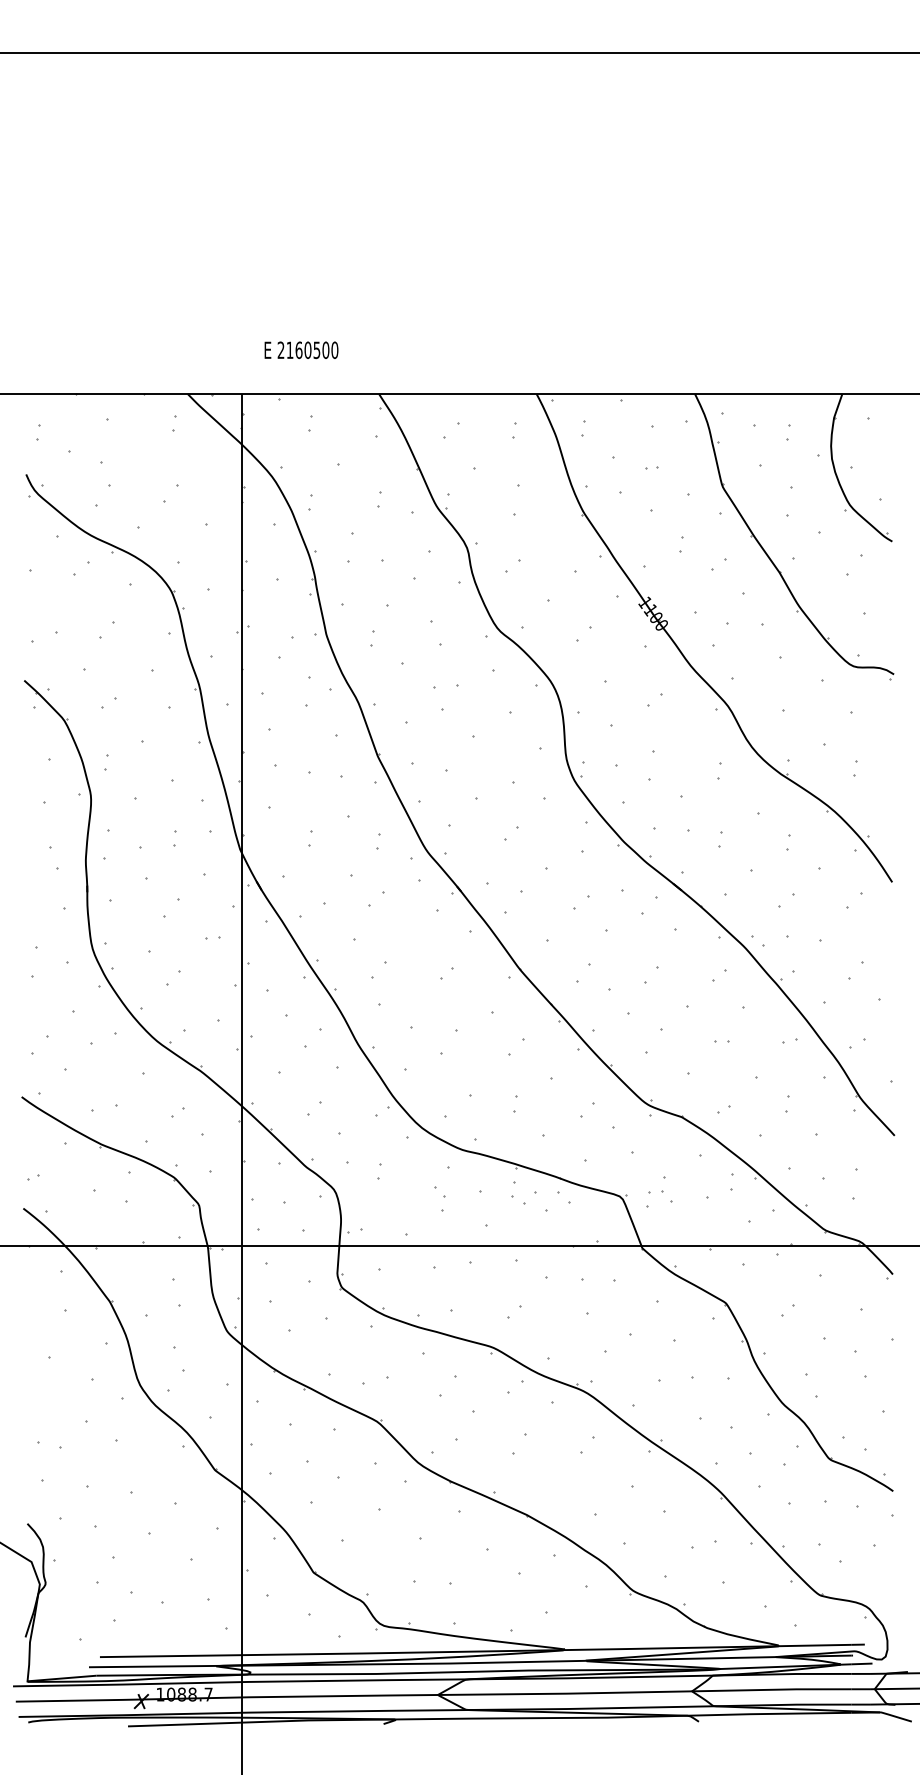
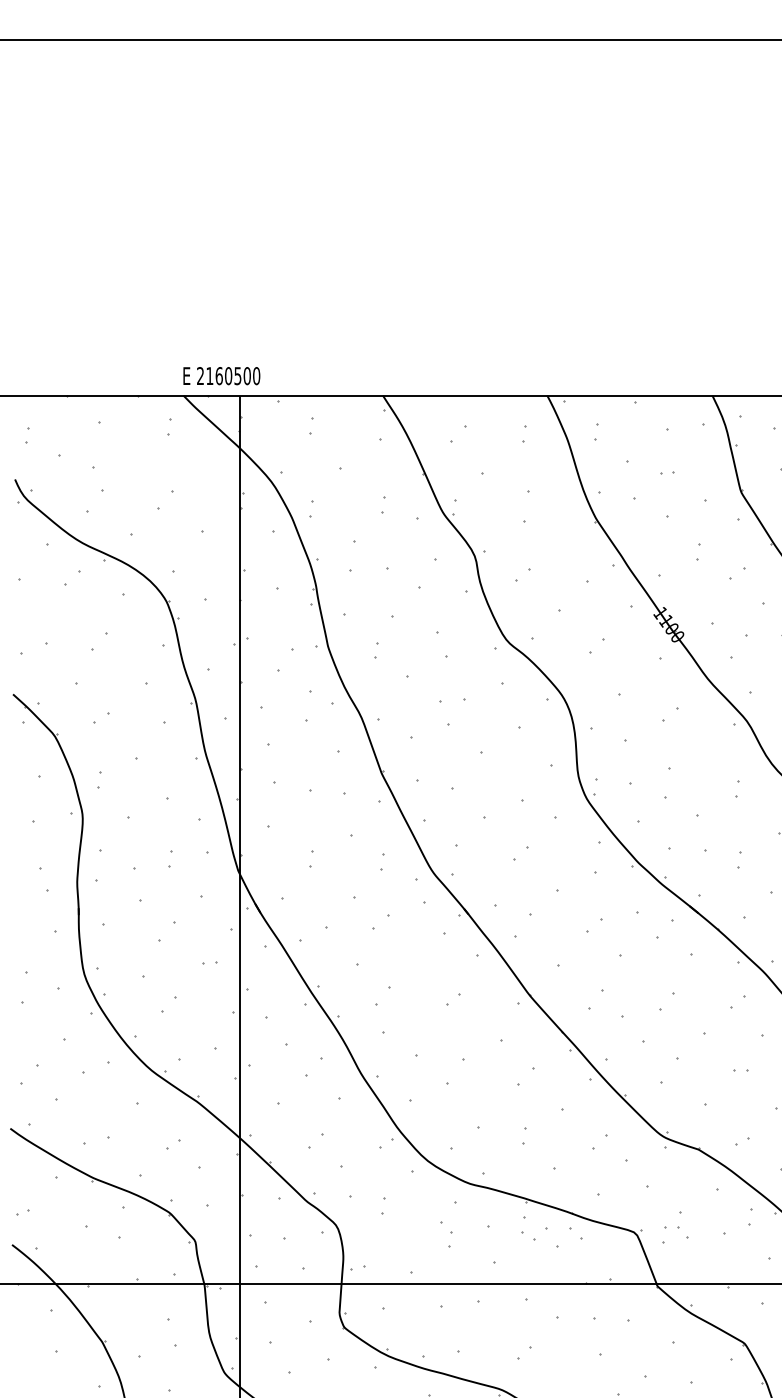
text: (301, 350) -> (221, 376), moved

